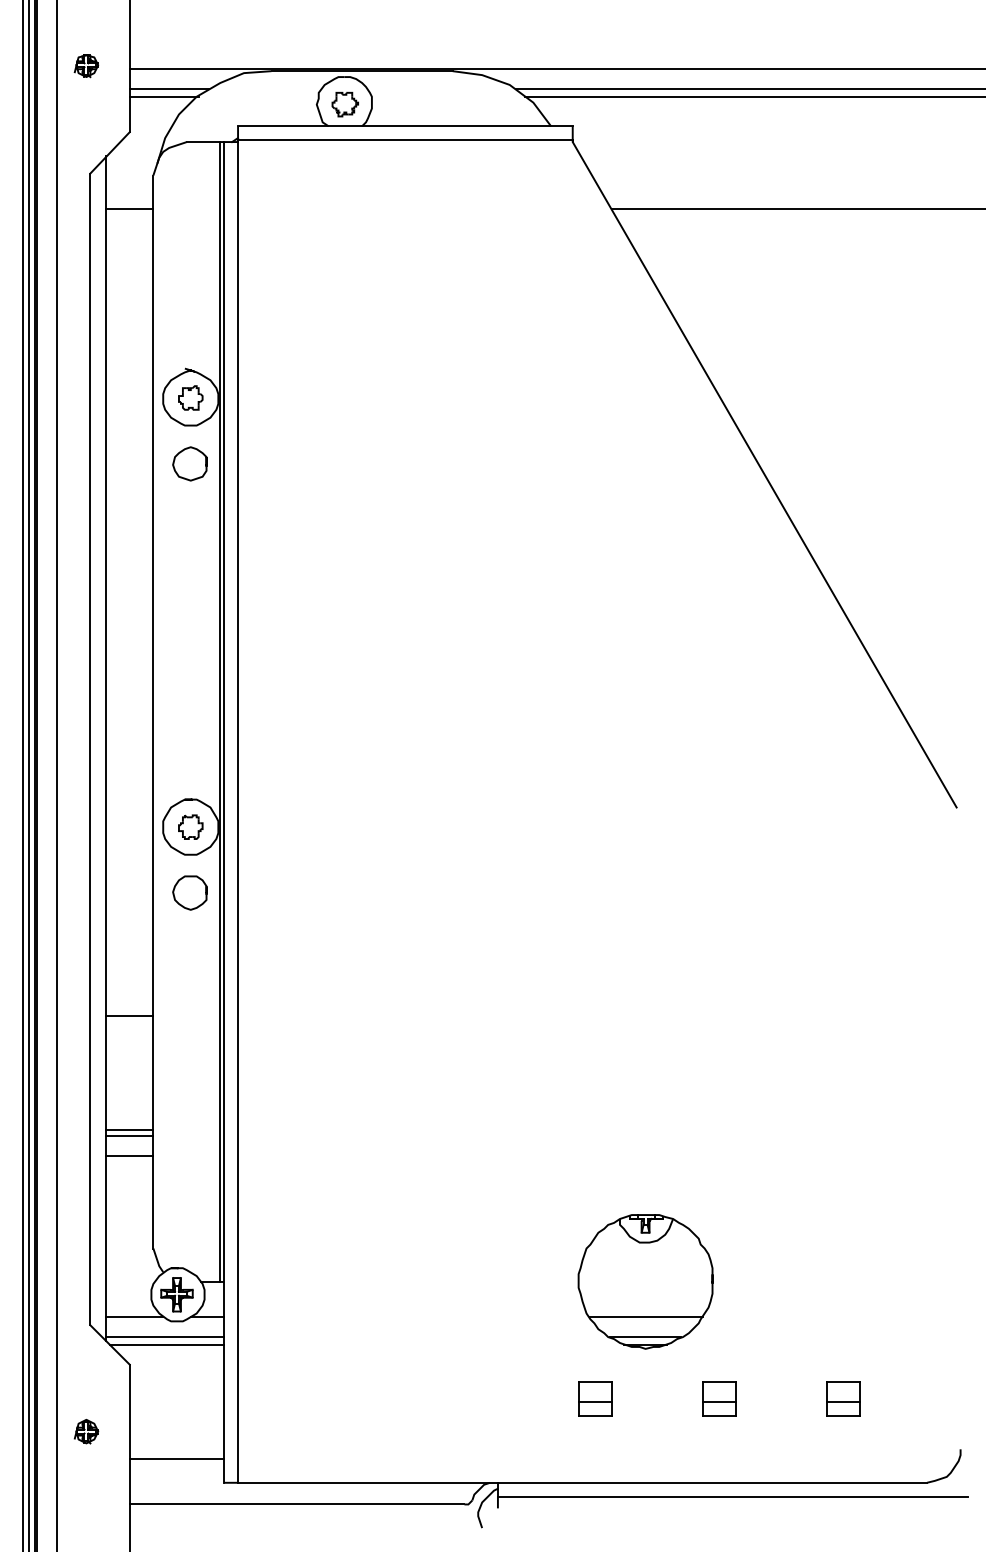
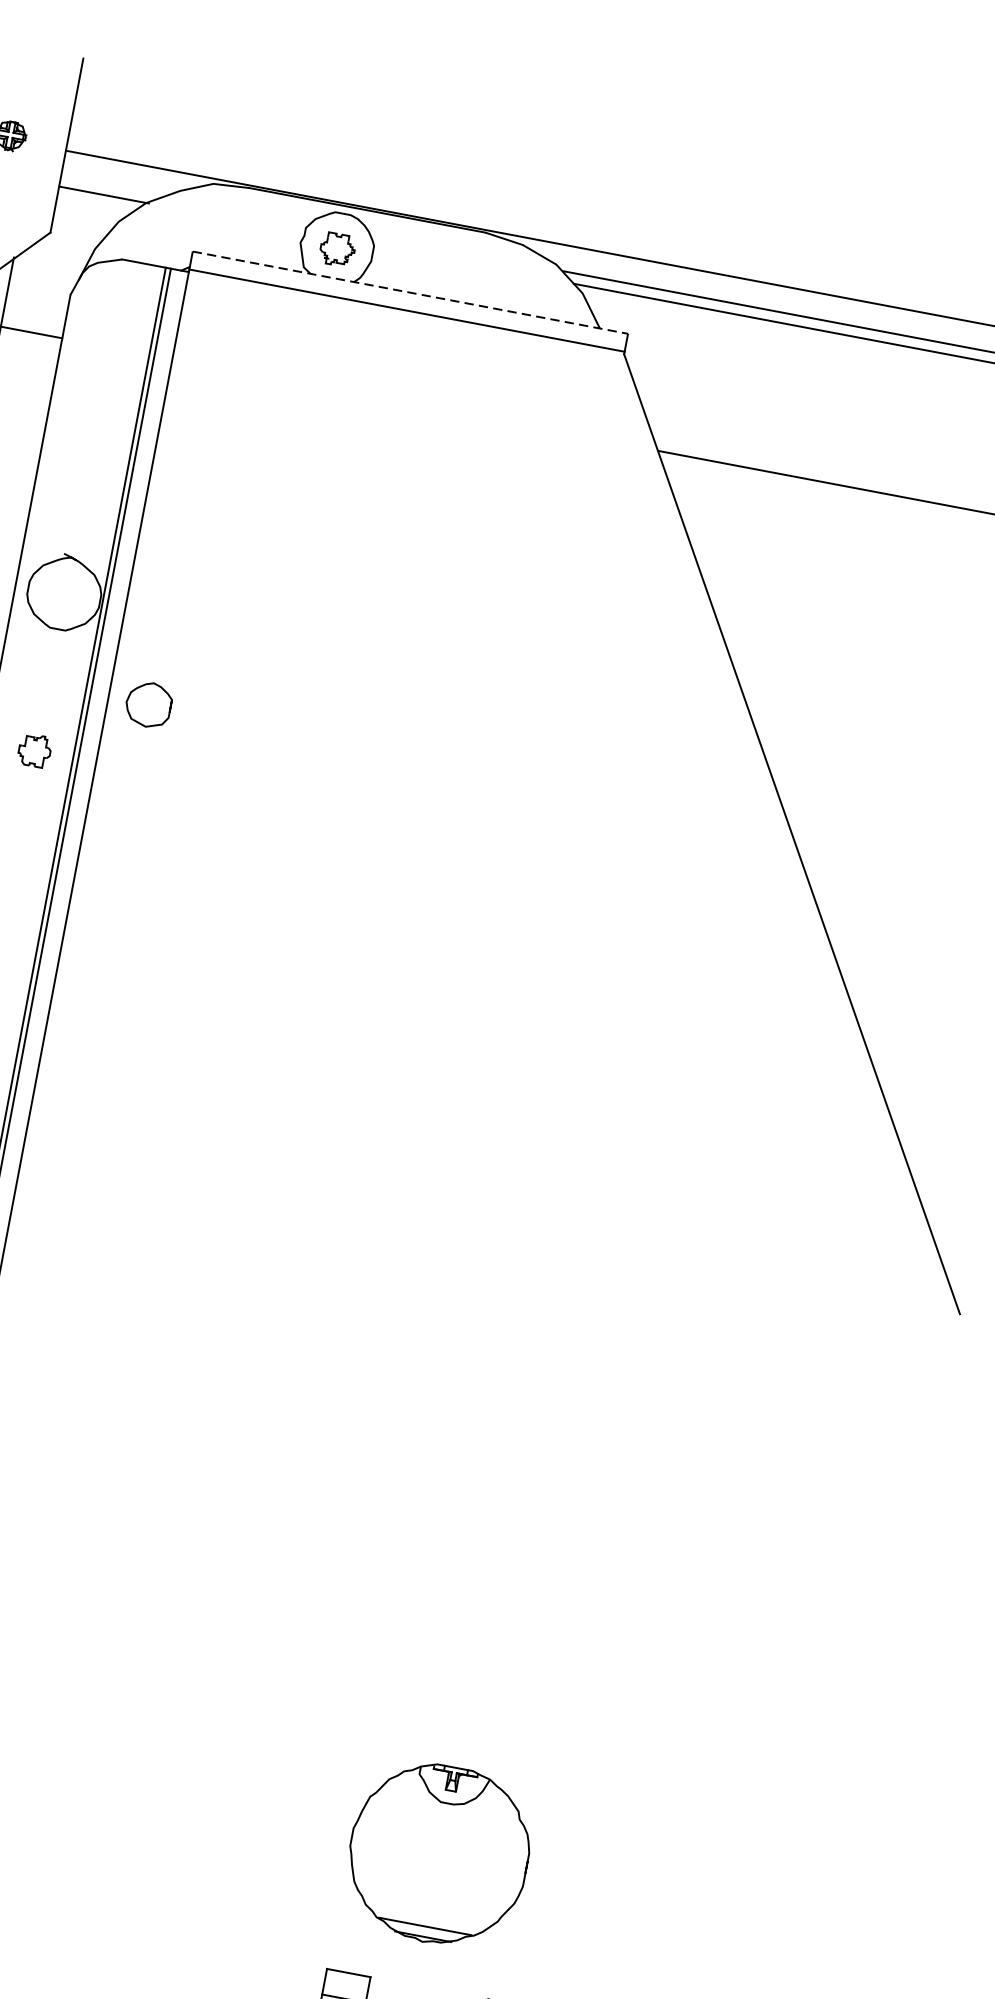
line: (168, 88) -> (111, 185), removed
line: (405, 126) -> (410, 292), solid -> dashed
part: (190, 397) -> (34, 749), moved
curve: (183, 451) -> (143, 687), moved
line: (646, 1317) -> (431, 1901), removed

